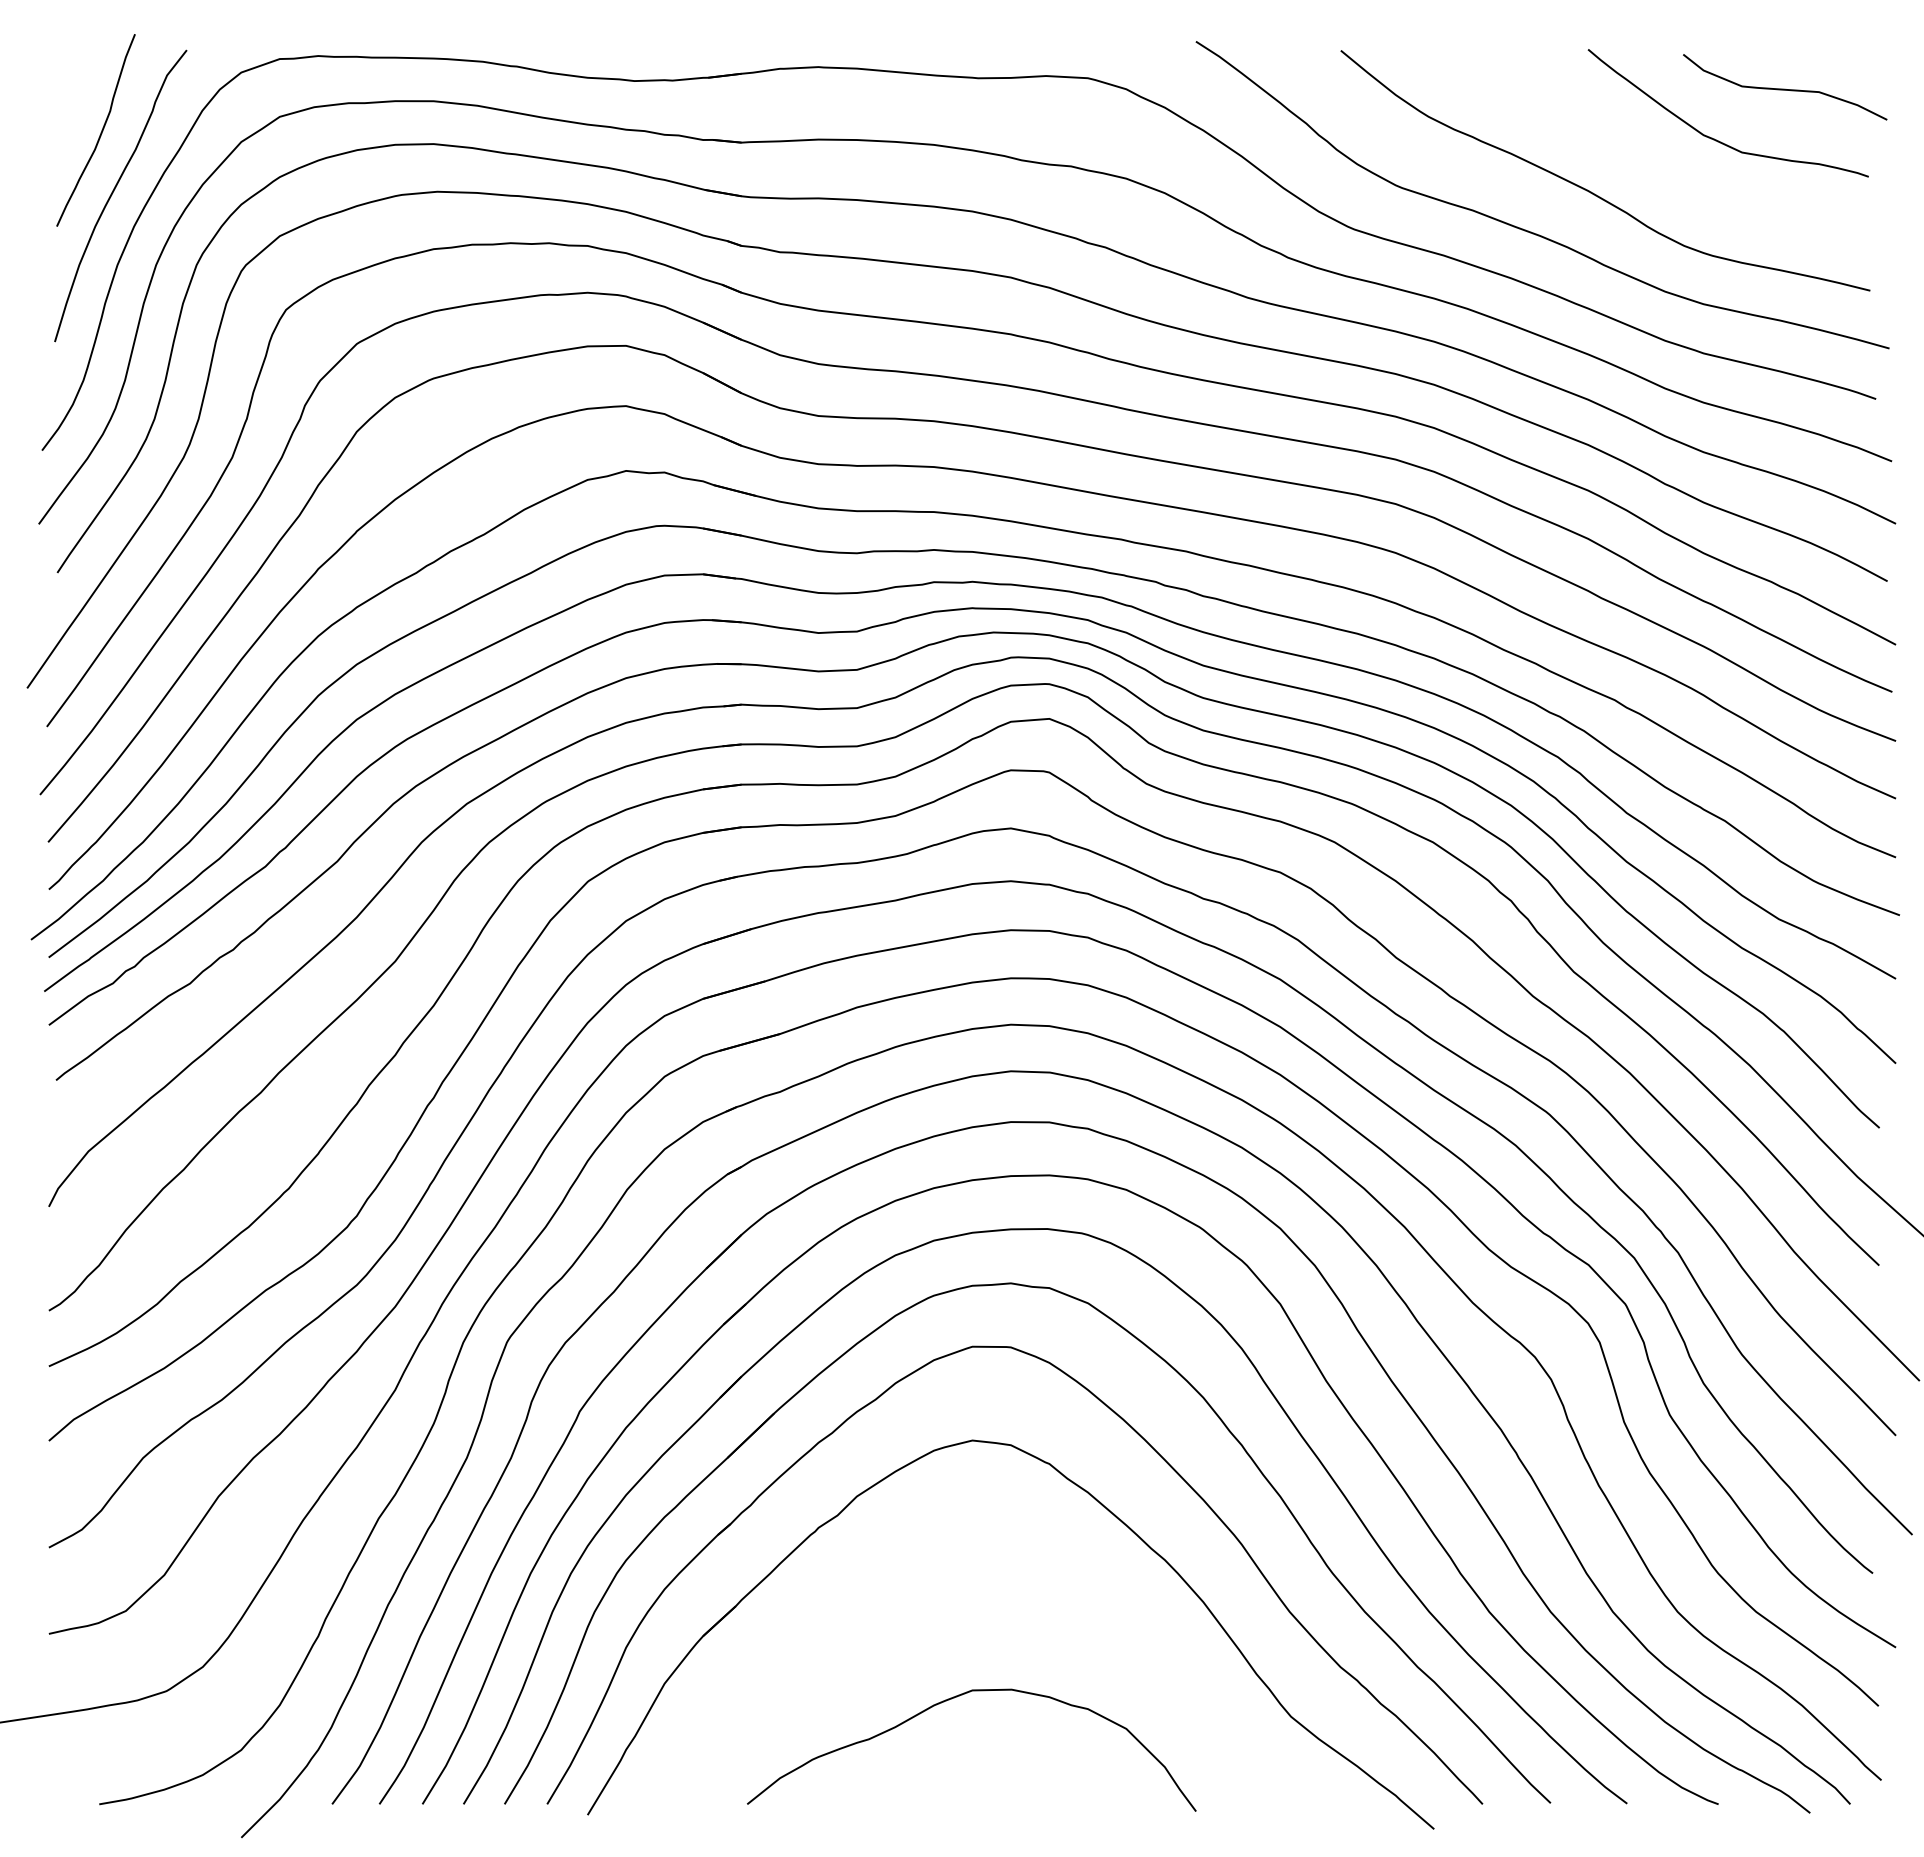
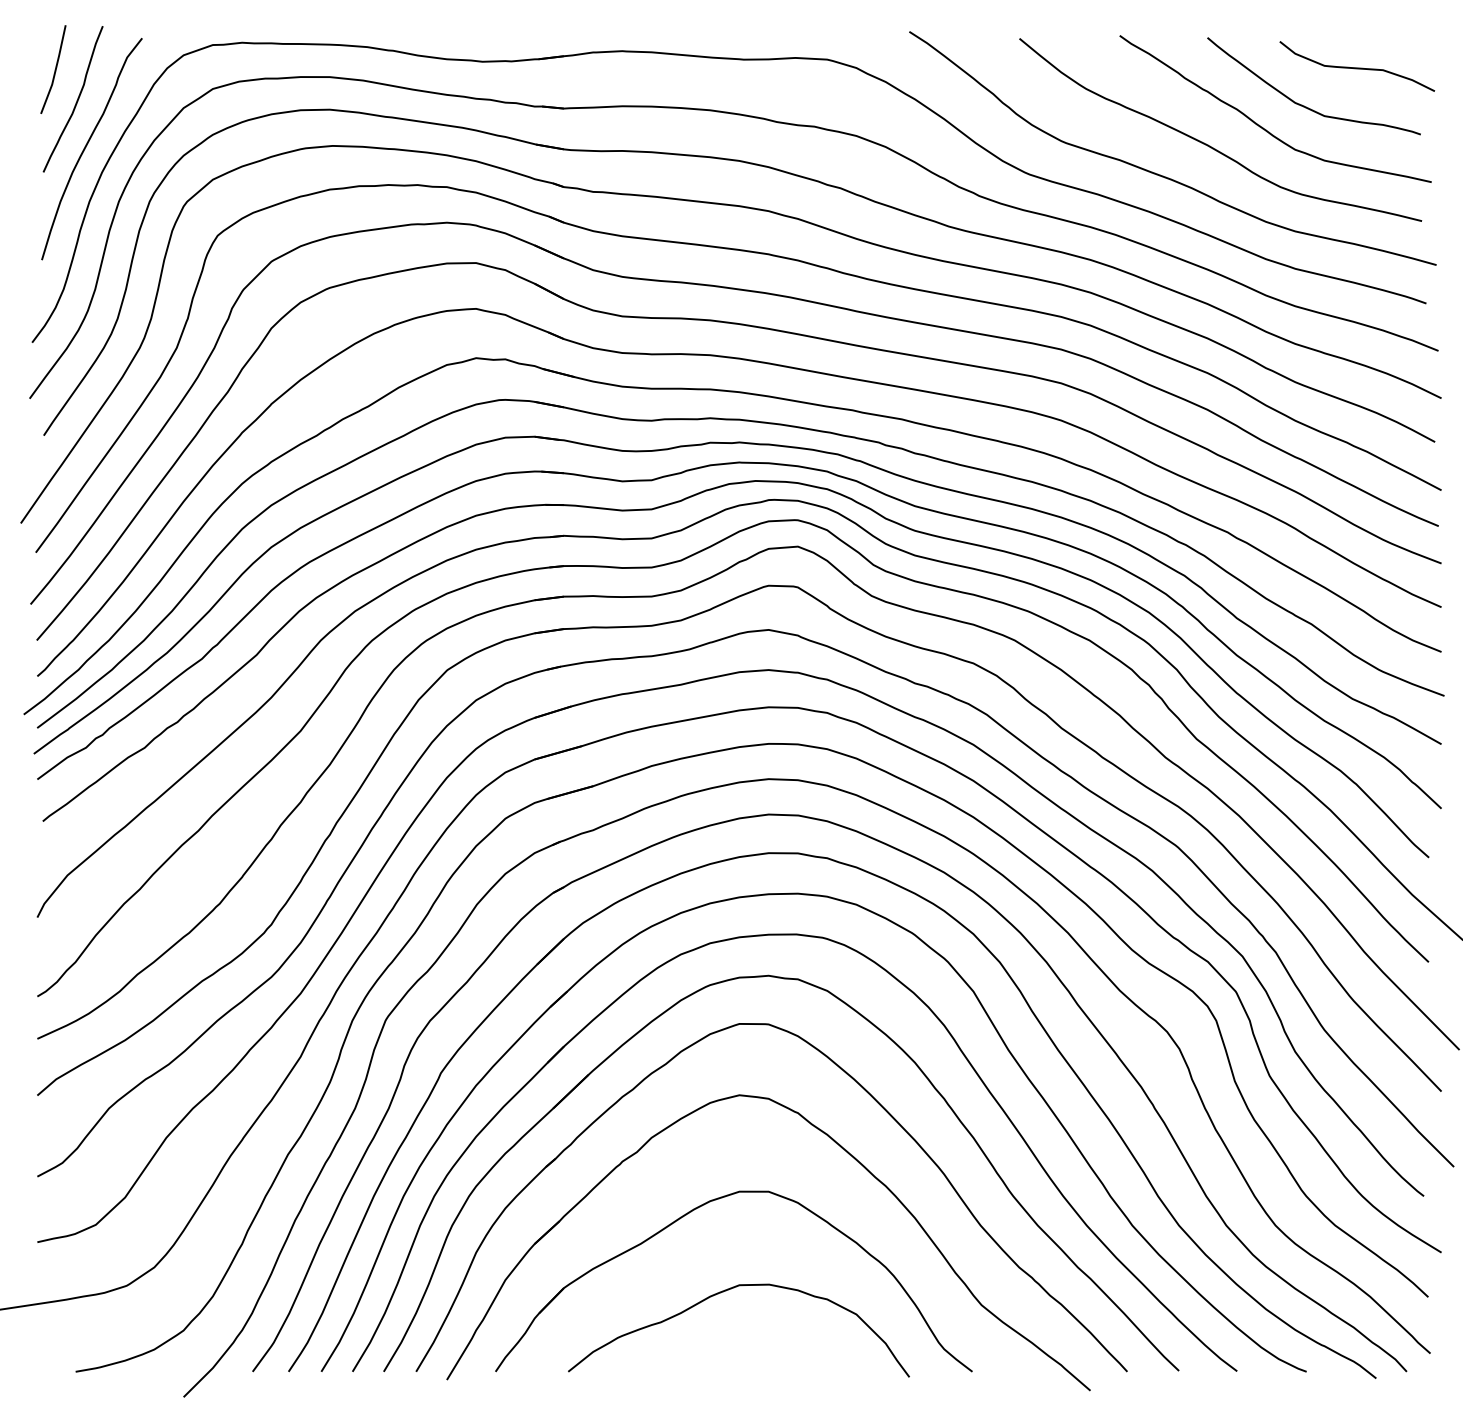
line: (71, 93) -> (54, 71), added
curve: (1661, 167) -> (1263, 127), added
part: (907, 1595) -> (690, 1213), added

